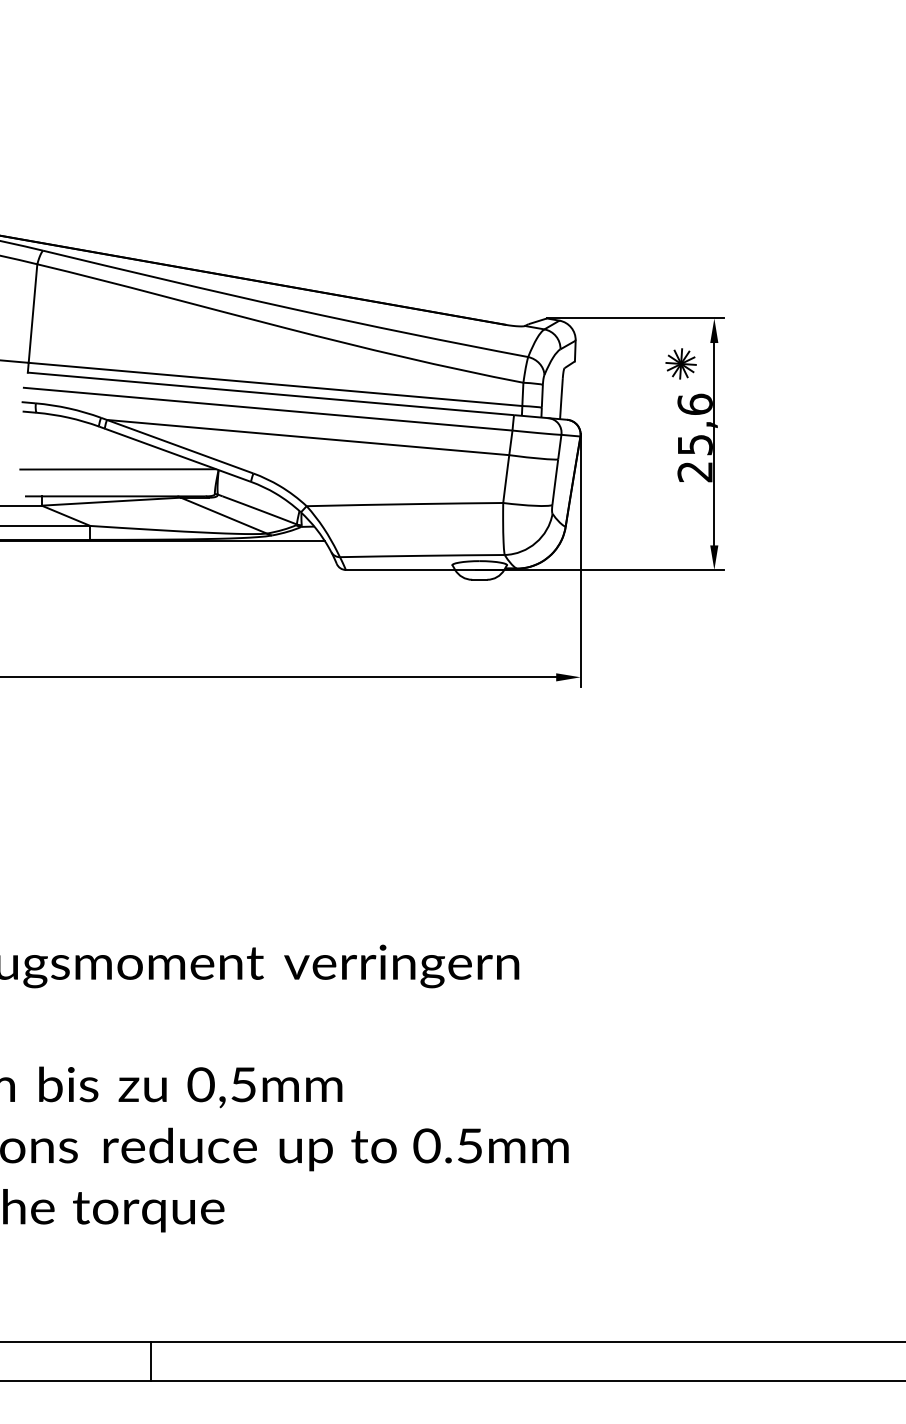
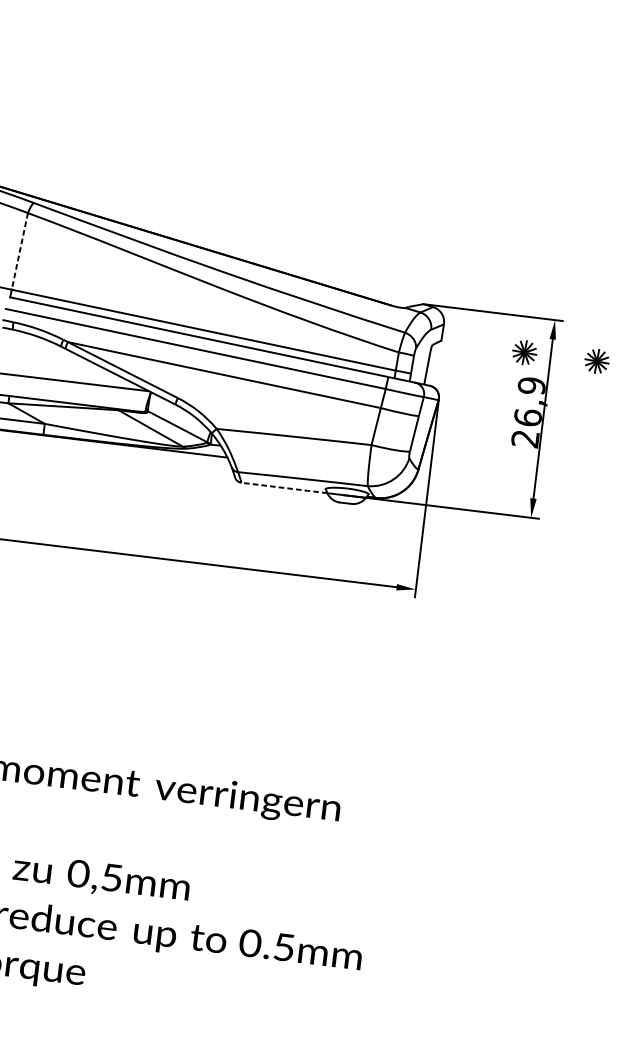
line: (32, 314) -> (19, 252), solid -> dashed
part: (772, 363) -> (596, 361), added
text: (694, 424) -> (529, 401), 25,6 -> 26,9
line: (400, 569) -> (284, 487), solid -> dashed

